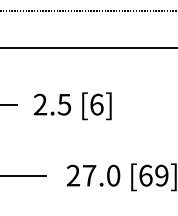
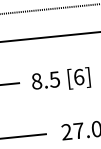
text: (40, 104) -> (36, 81), 2.5 -> 8.5

